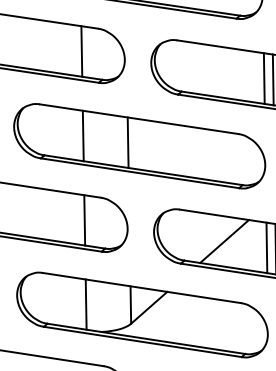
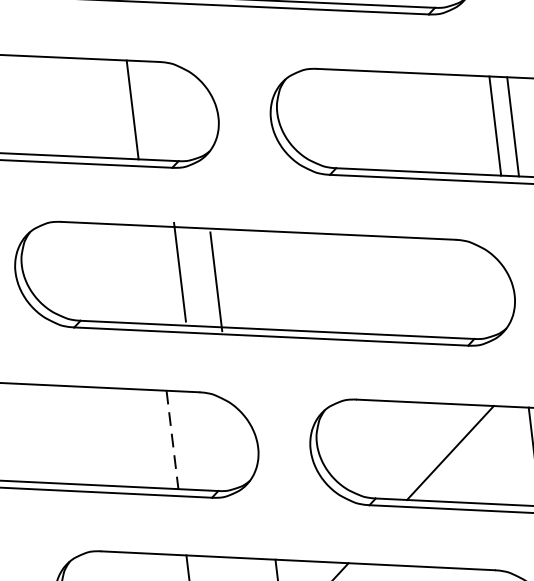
line: (82, 135) -> (178, 271), moved
line: (127, 142) -> (215, 281), moved
line: (84, 220) -> (172, 440), solid -> dashed

